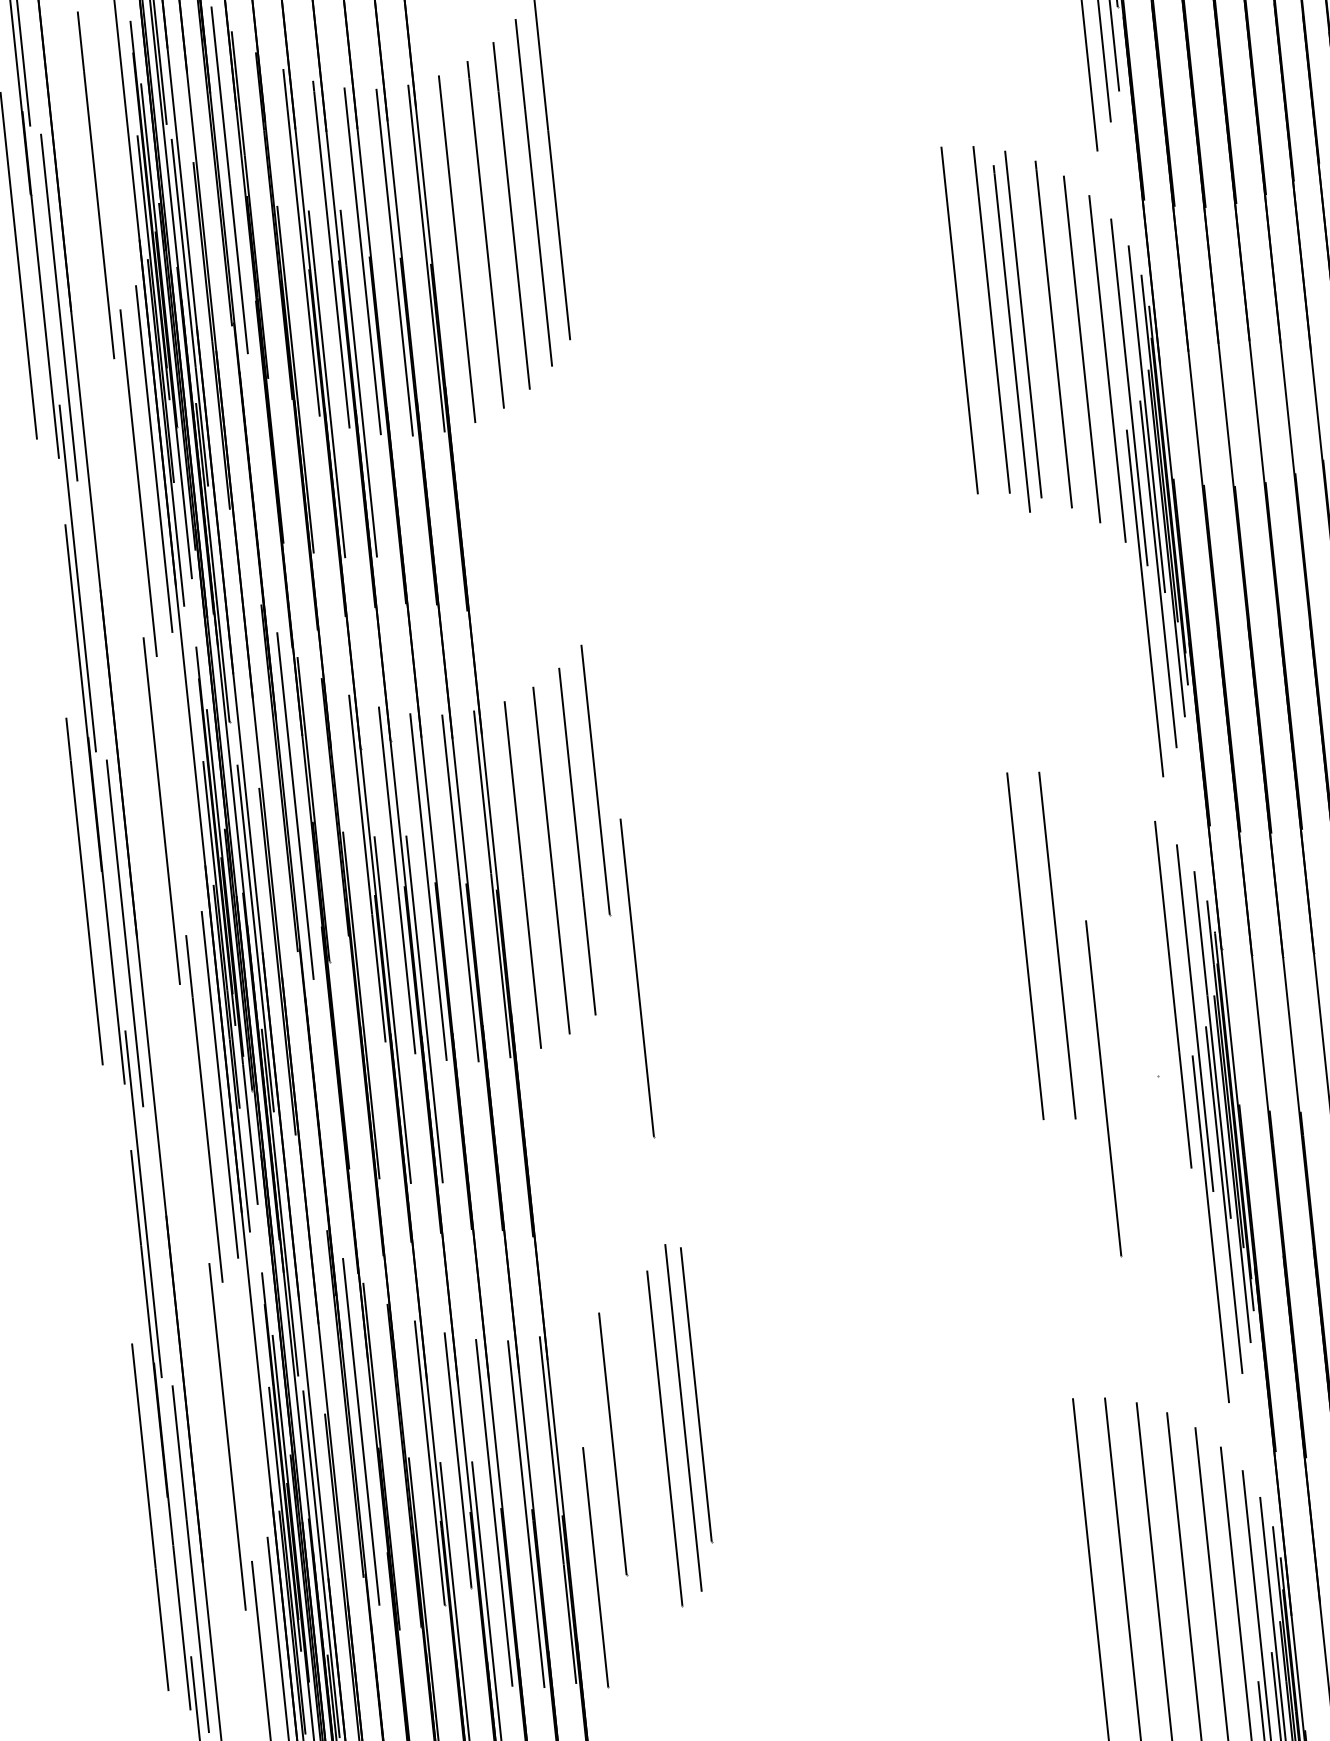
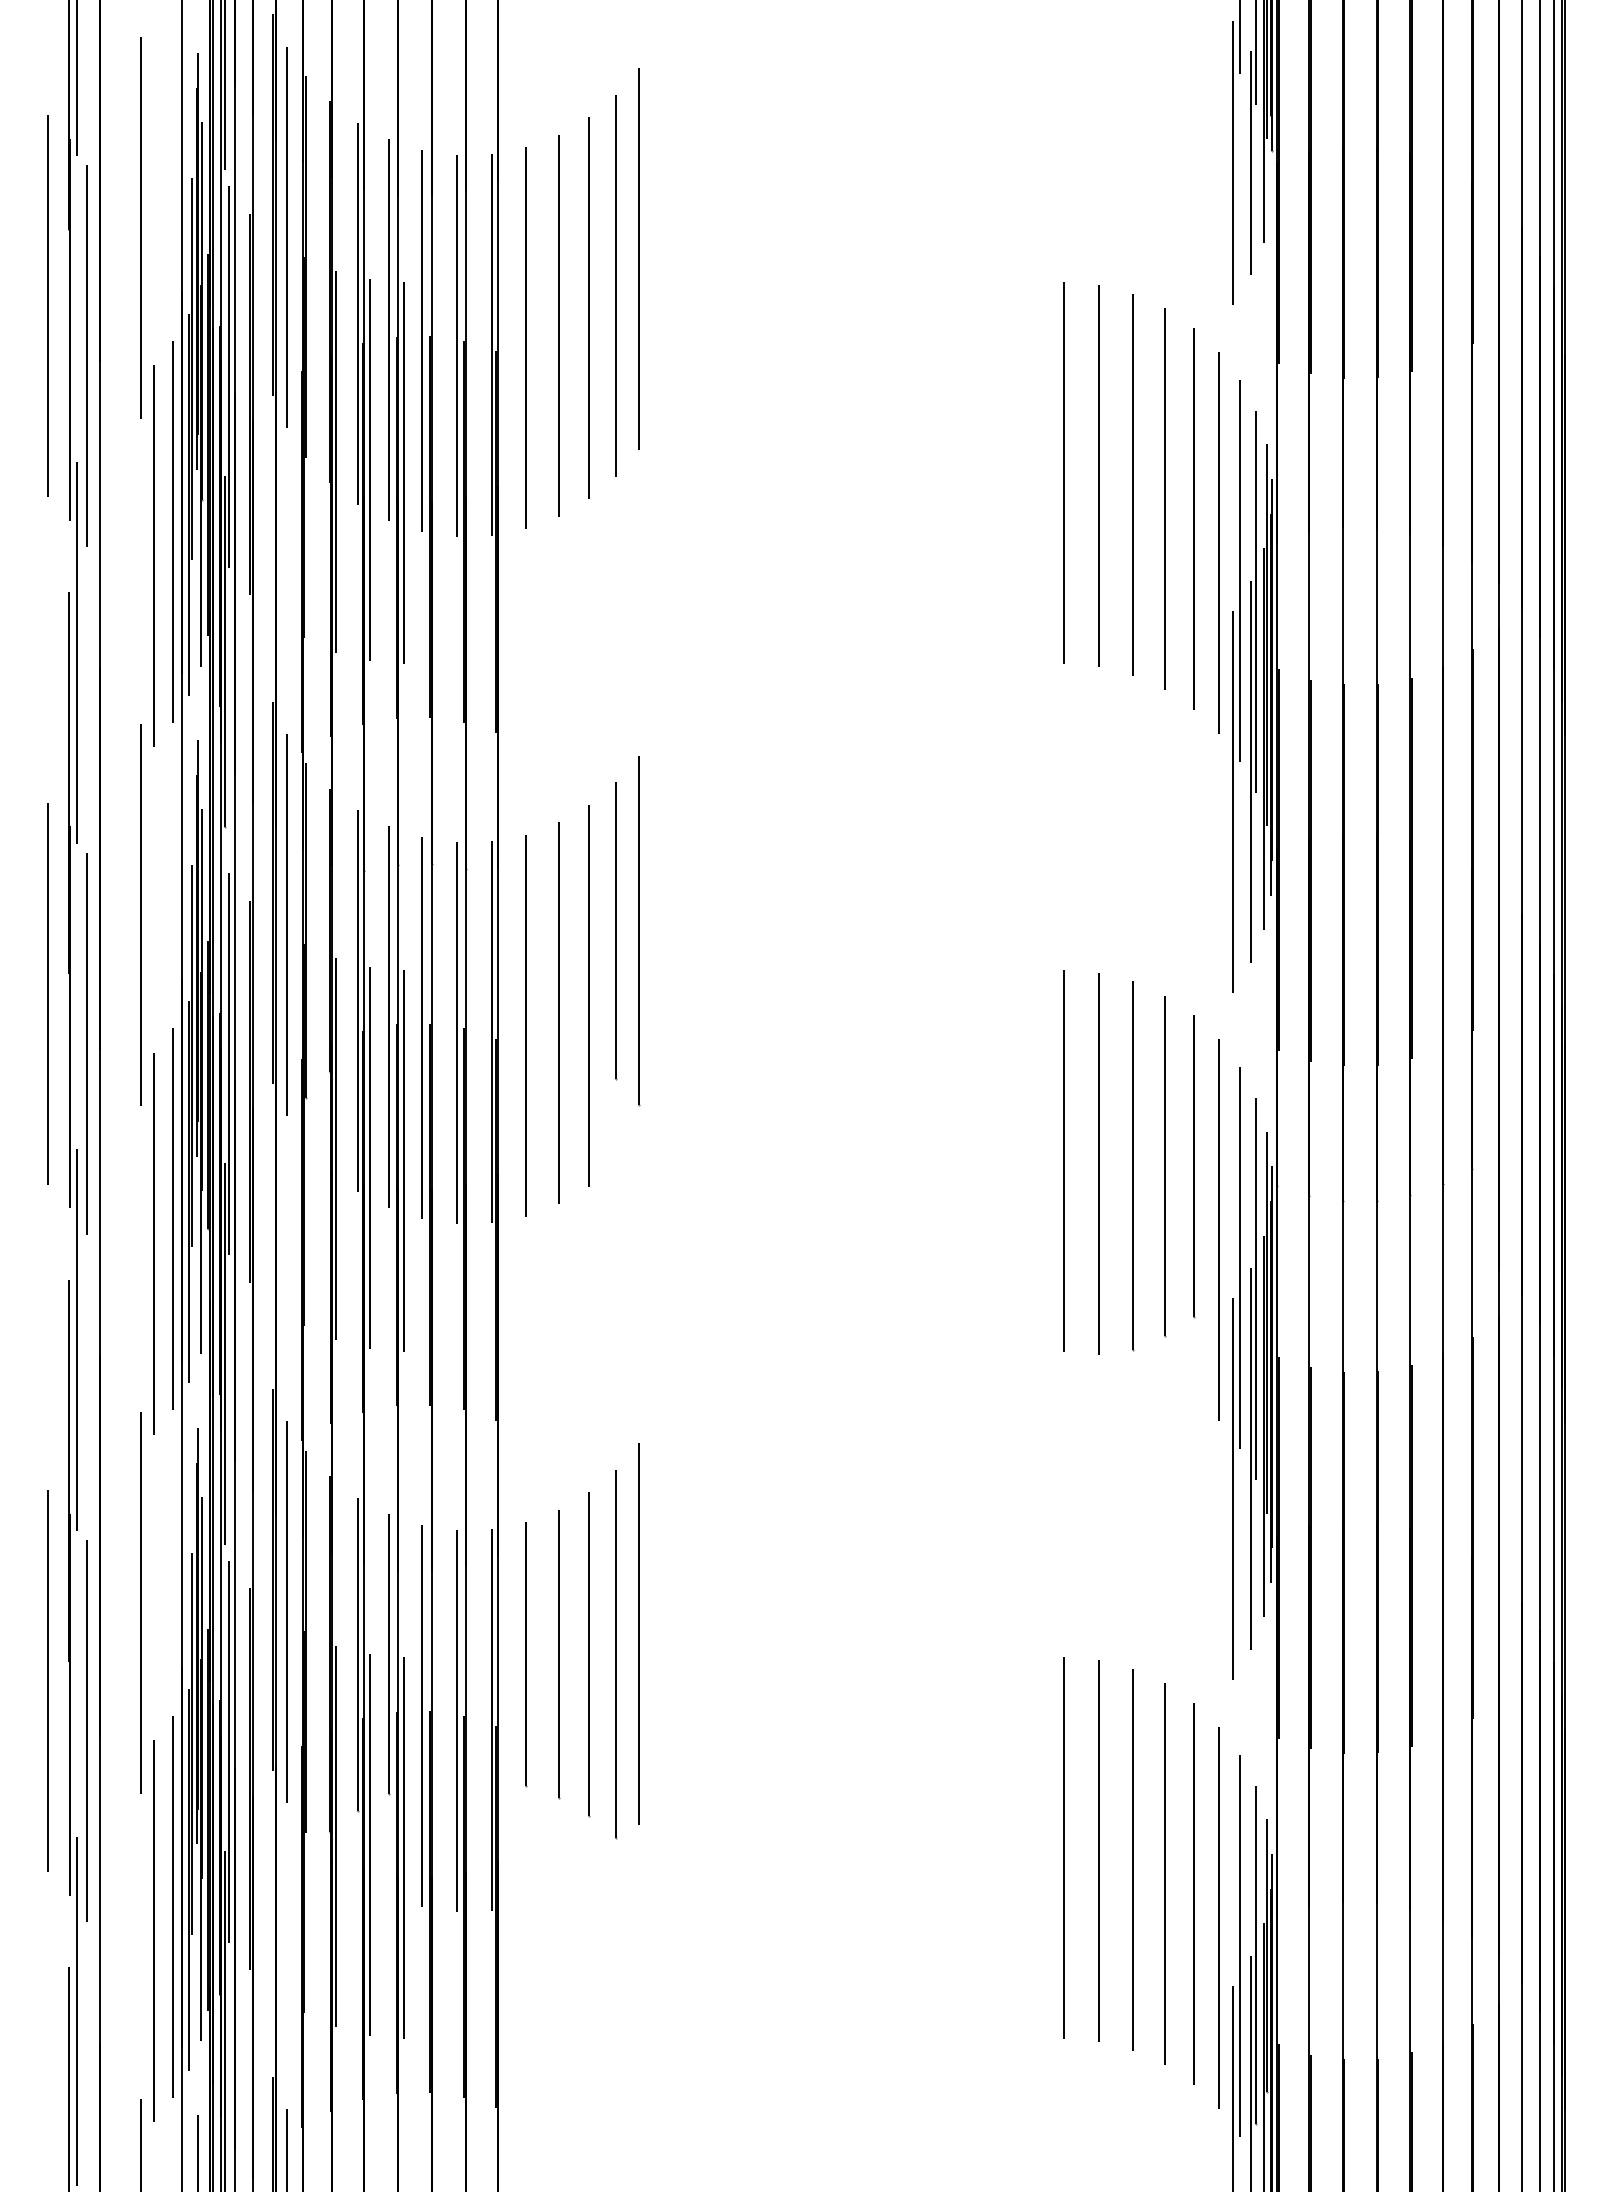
line: (1011, 338) -> (1118, 498), removed
line: (1144, 938) -> (1194, 1165), added
line: (1118, 941) -> (1165, 1166), added
line: (637, 978) -> (639, 931), moved
line: (1104, 1088) -> (1133, 1166), moved
line: (696, 1394) -> (589, 1654), moved
line: (595, 1567) -> (526, 1654), moved

